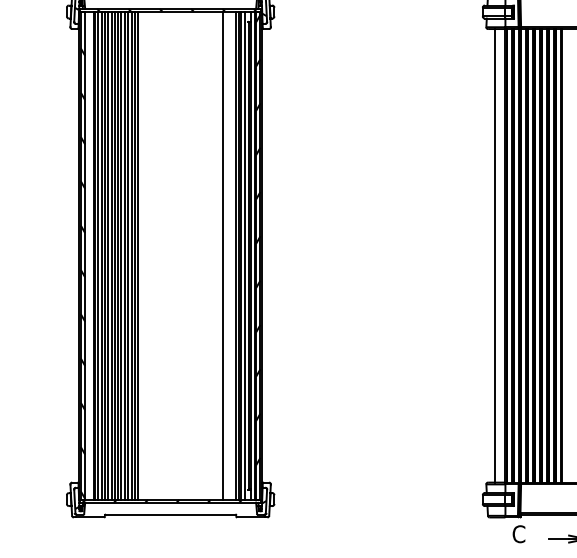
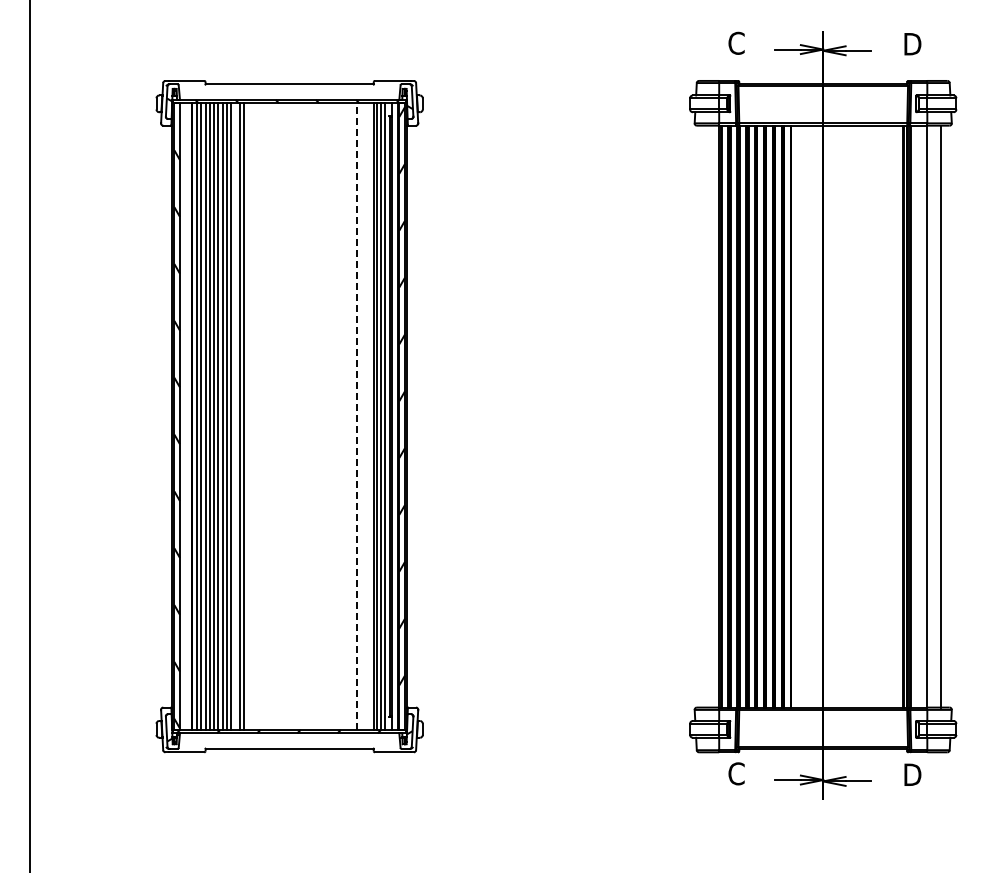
line: (128, 255) -> (235, 416), removed
line: (138, 255) -> (248, 416), removed
line: (223, 255) -> (357, 416), solid -> dashed
line: (494, 255) -> (705, 416), removed

